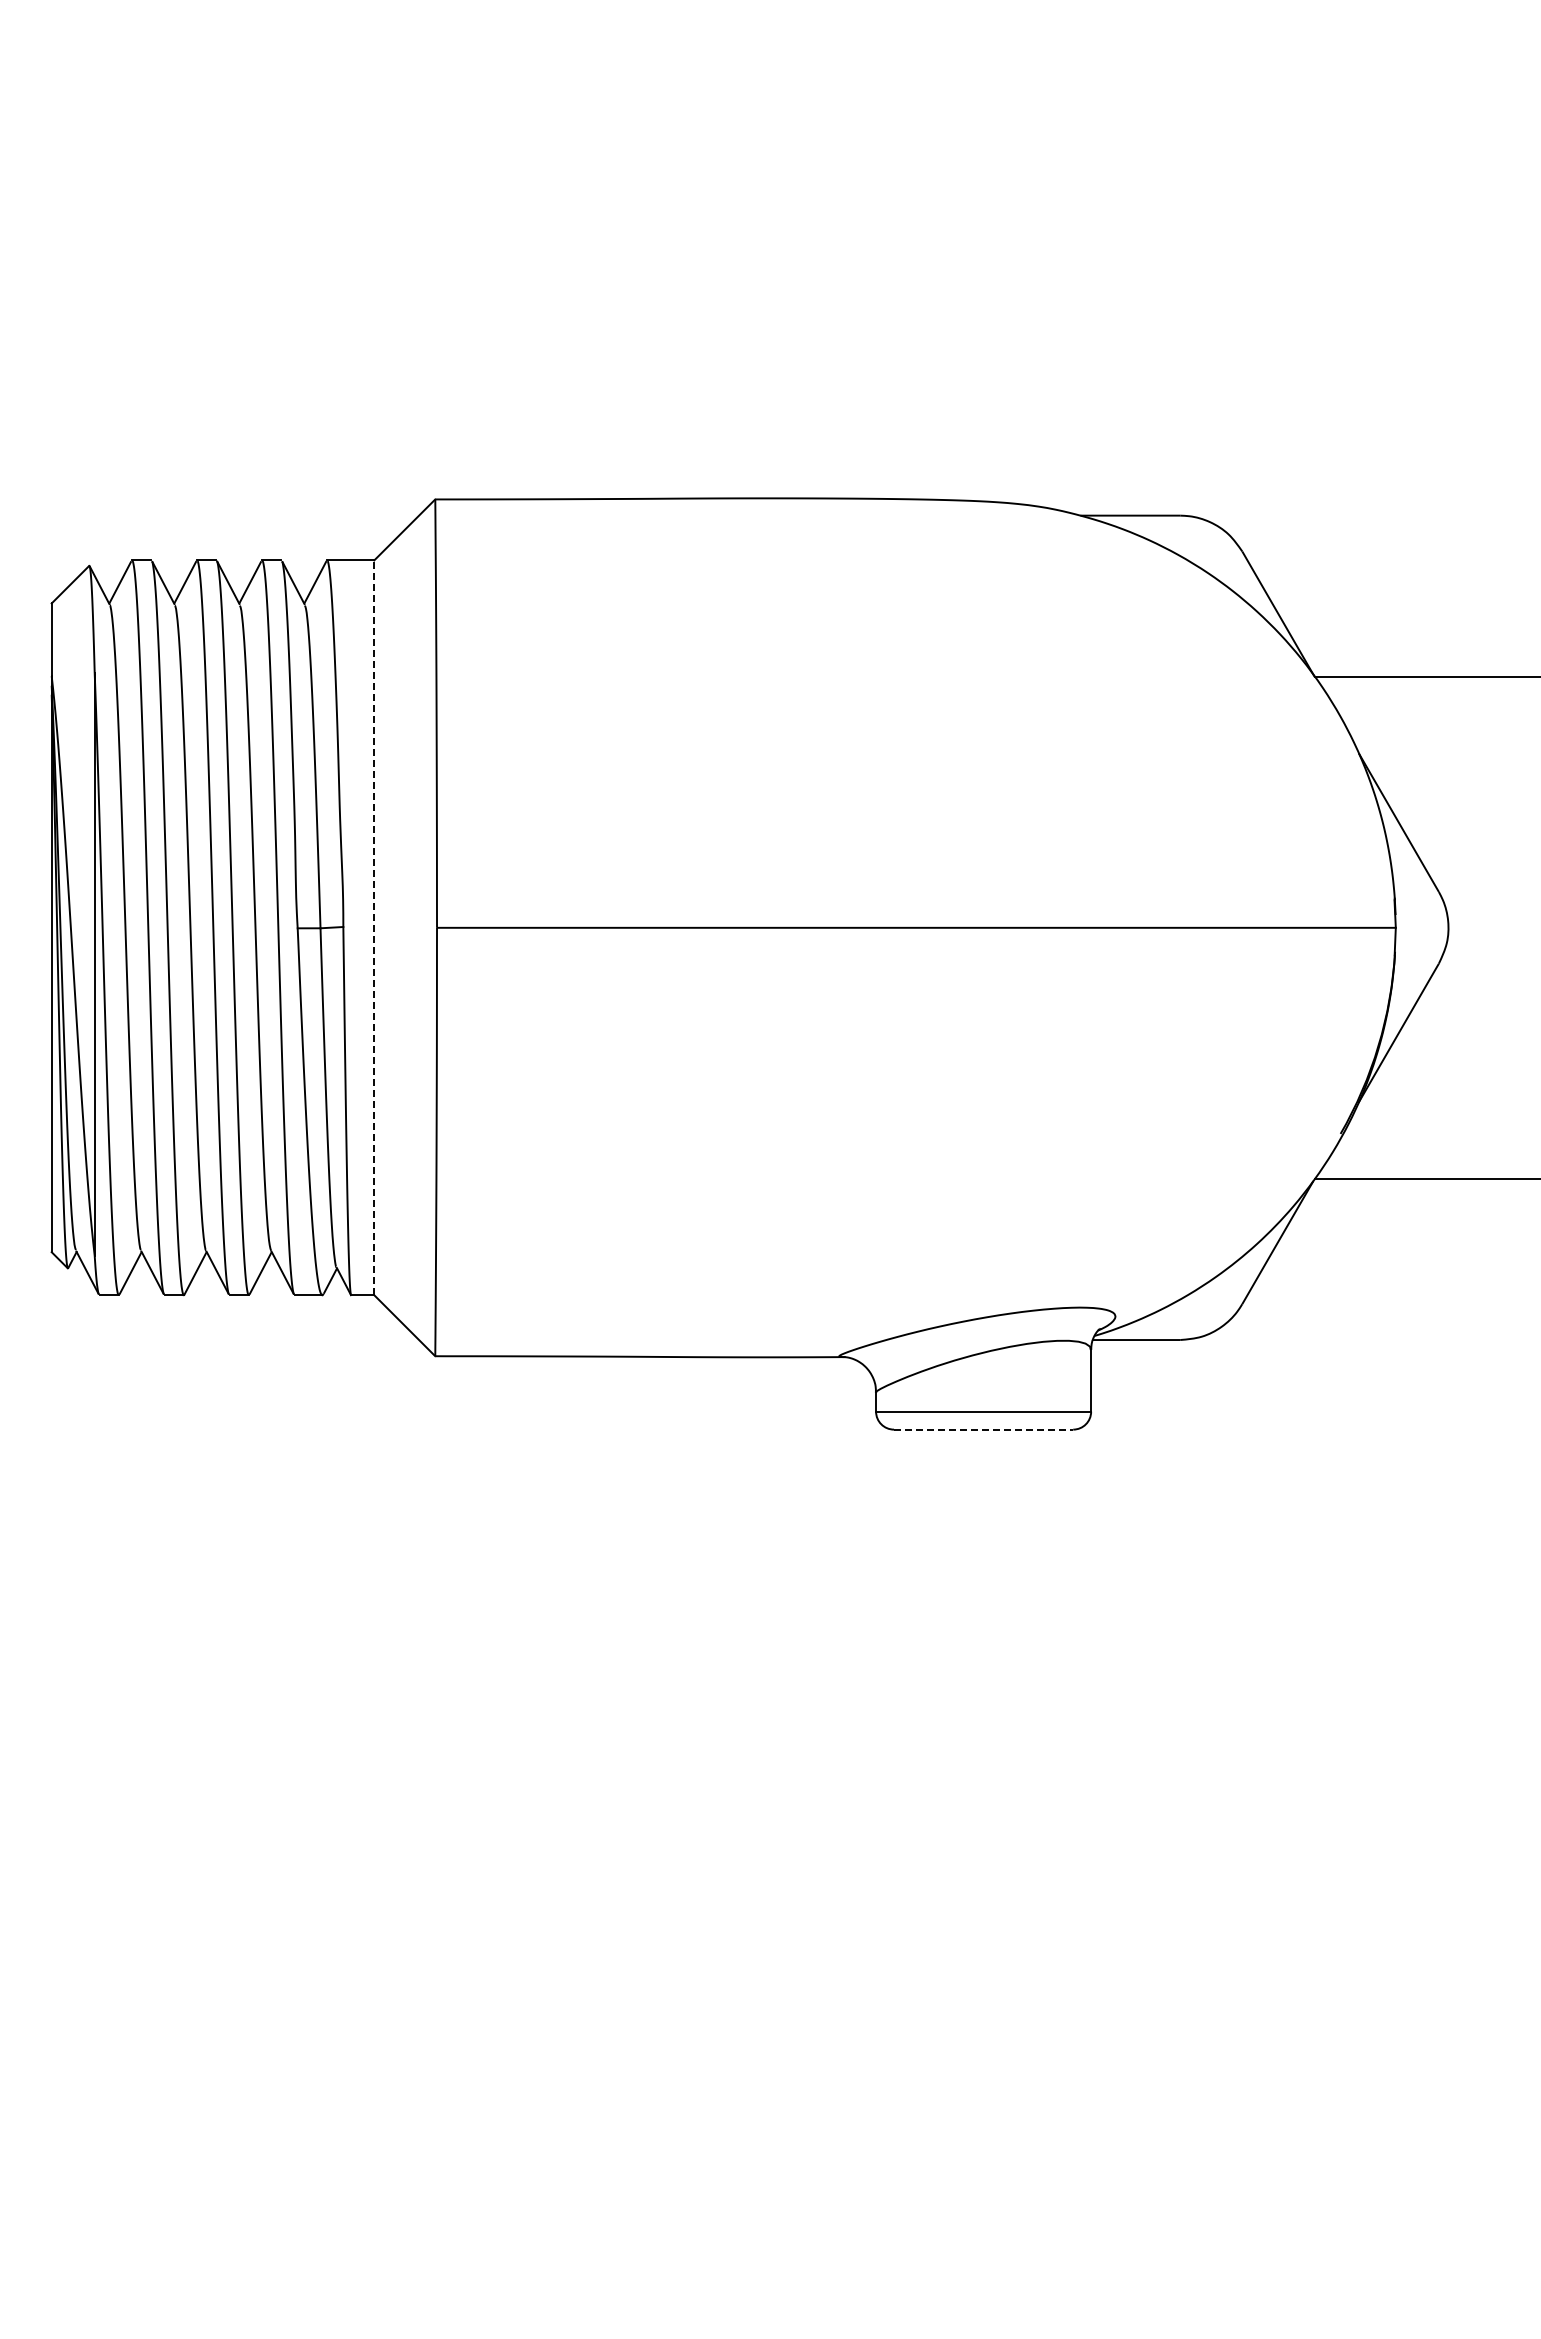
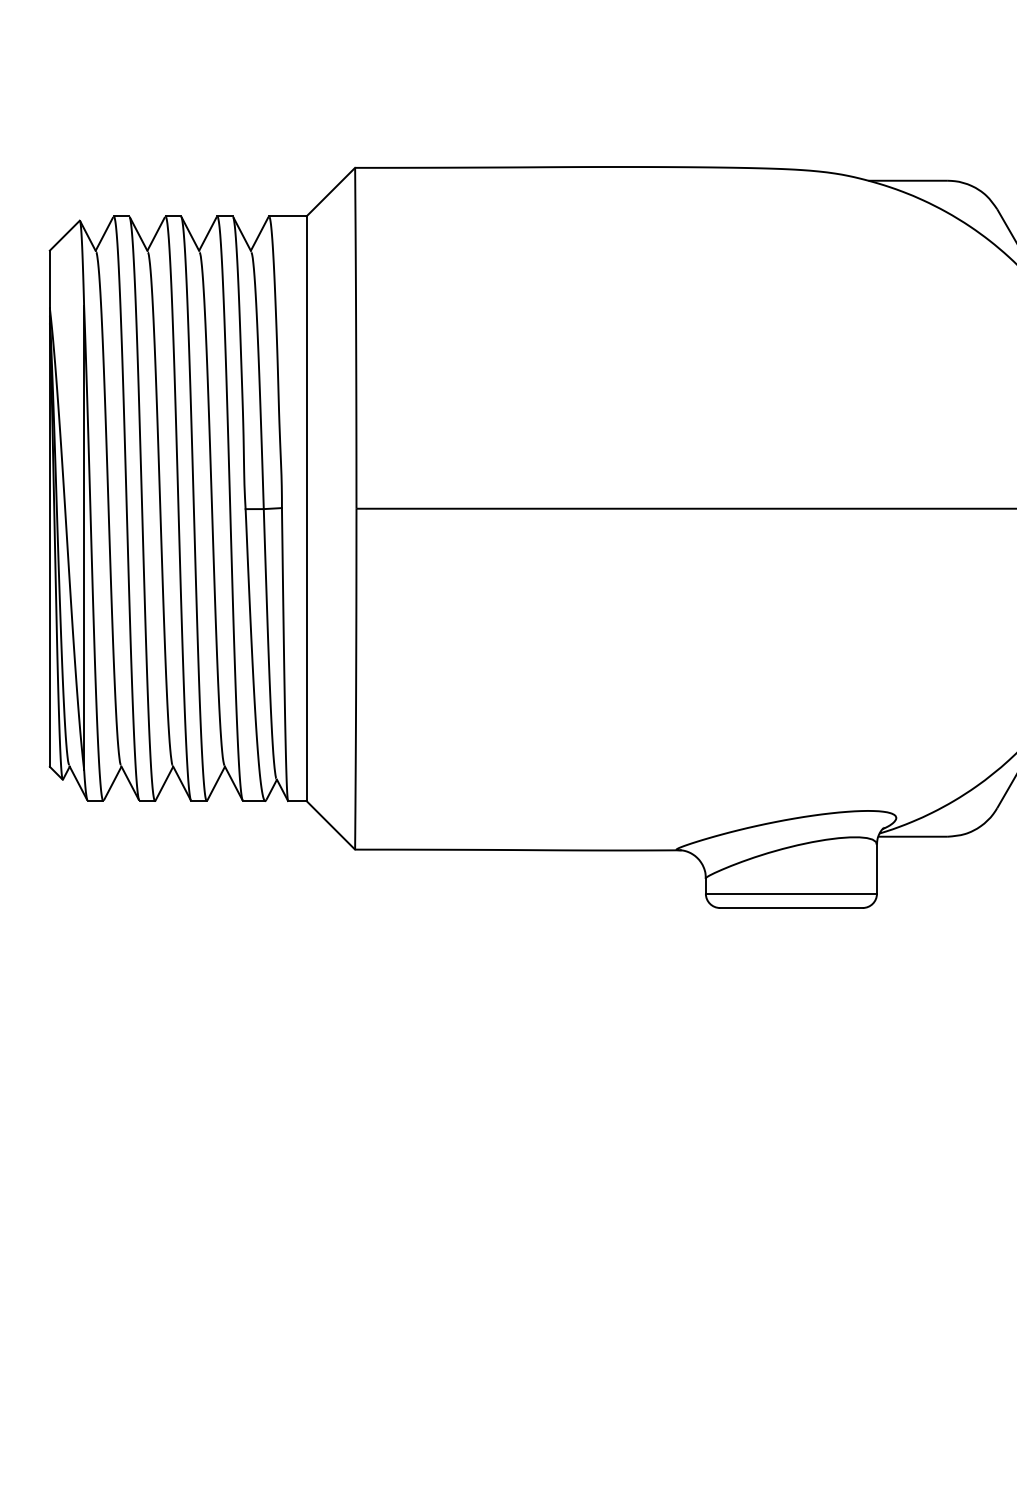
line: (374, 927) -> (306, 508), dashed -> solid
line: (983, 1429) -> (791, 907), dashed -> solid

